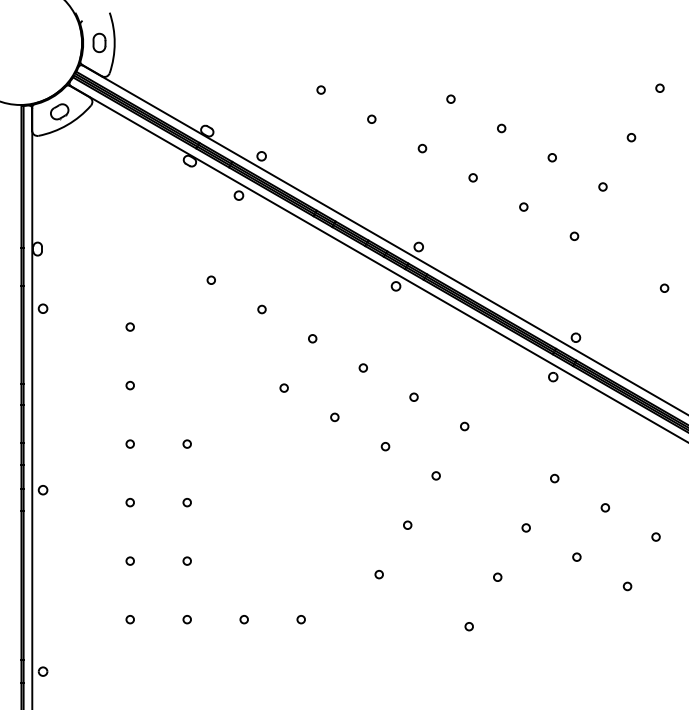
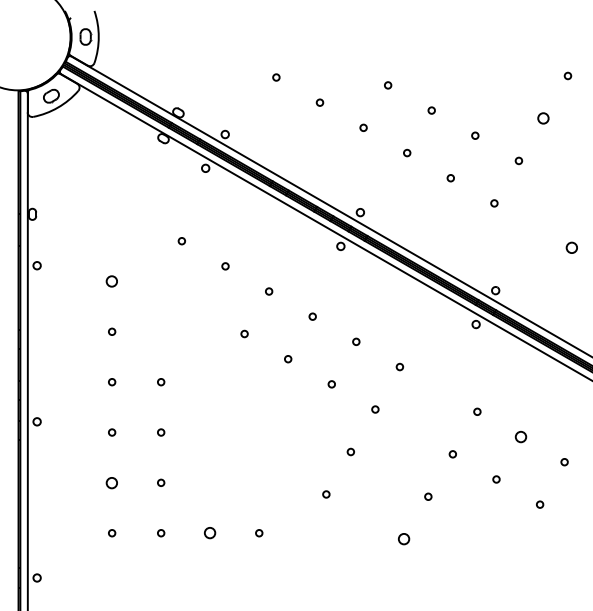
circle: (631, 137) -> (543, 118), size x1.6
circle: (664, 288) -> (571, 248), size x1.6
circle: (130, 327) -> (112, 281), size x1.6
circle: (604, 507) -> (520, 436), size x1.6
circle: (130, 560) -> (112, 482), size x1.6
circle: (244, 619) -> (210, 533), size x1.6
circle: (468, 626) -> (403, 539), size x1.6

